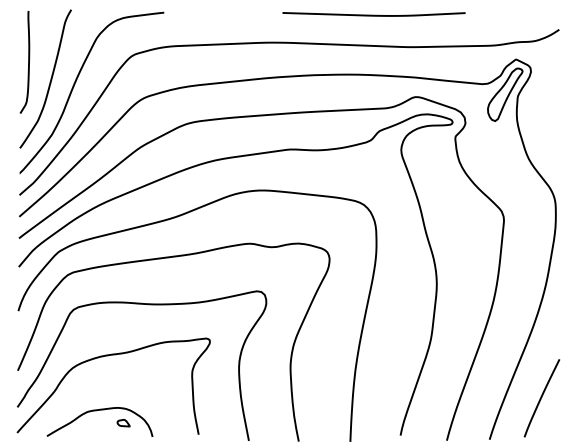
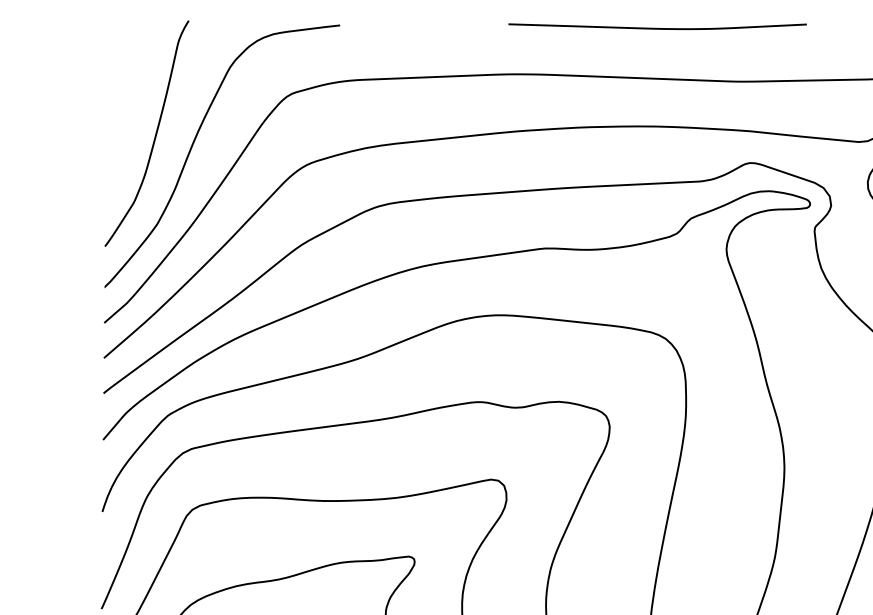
curve: (373, 14) -> (656, 26), moved
curve: (28, 62) -> (118, 106), removed

